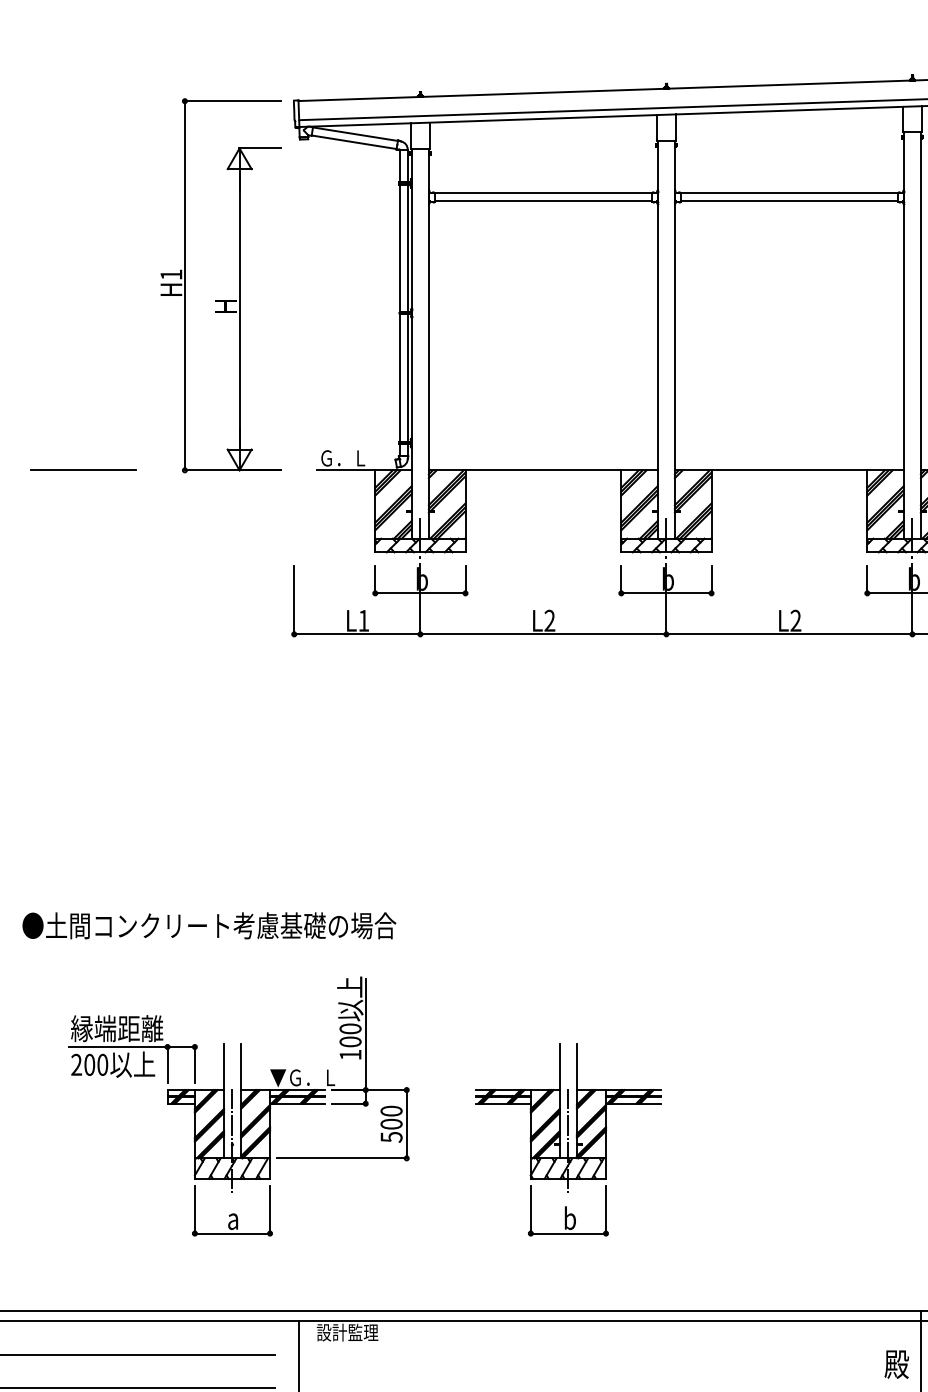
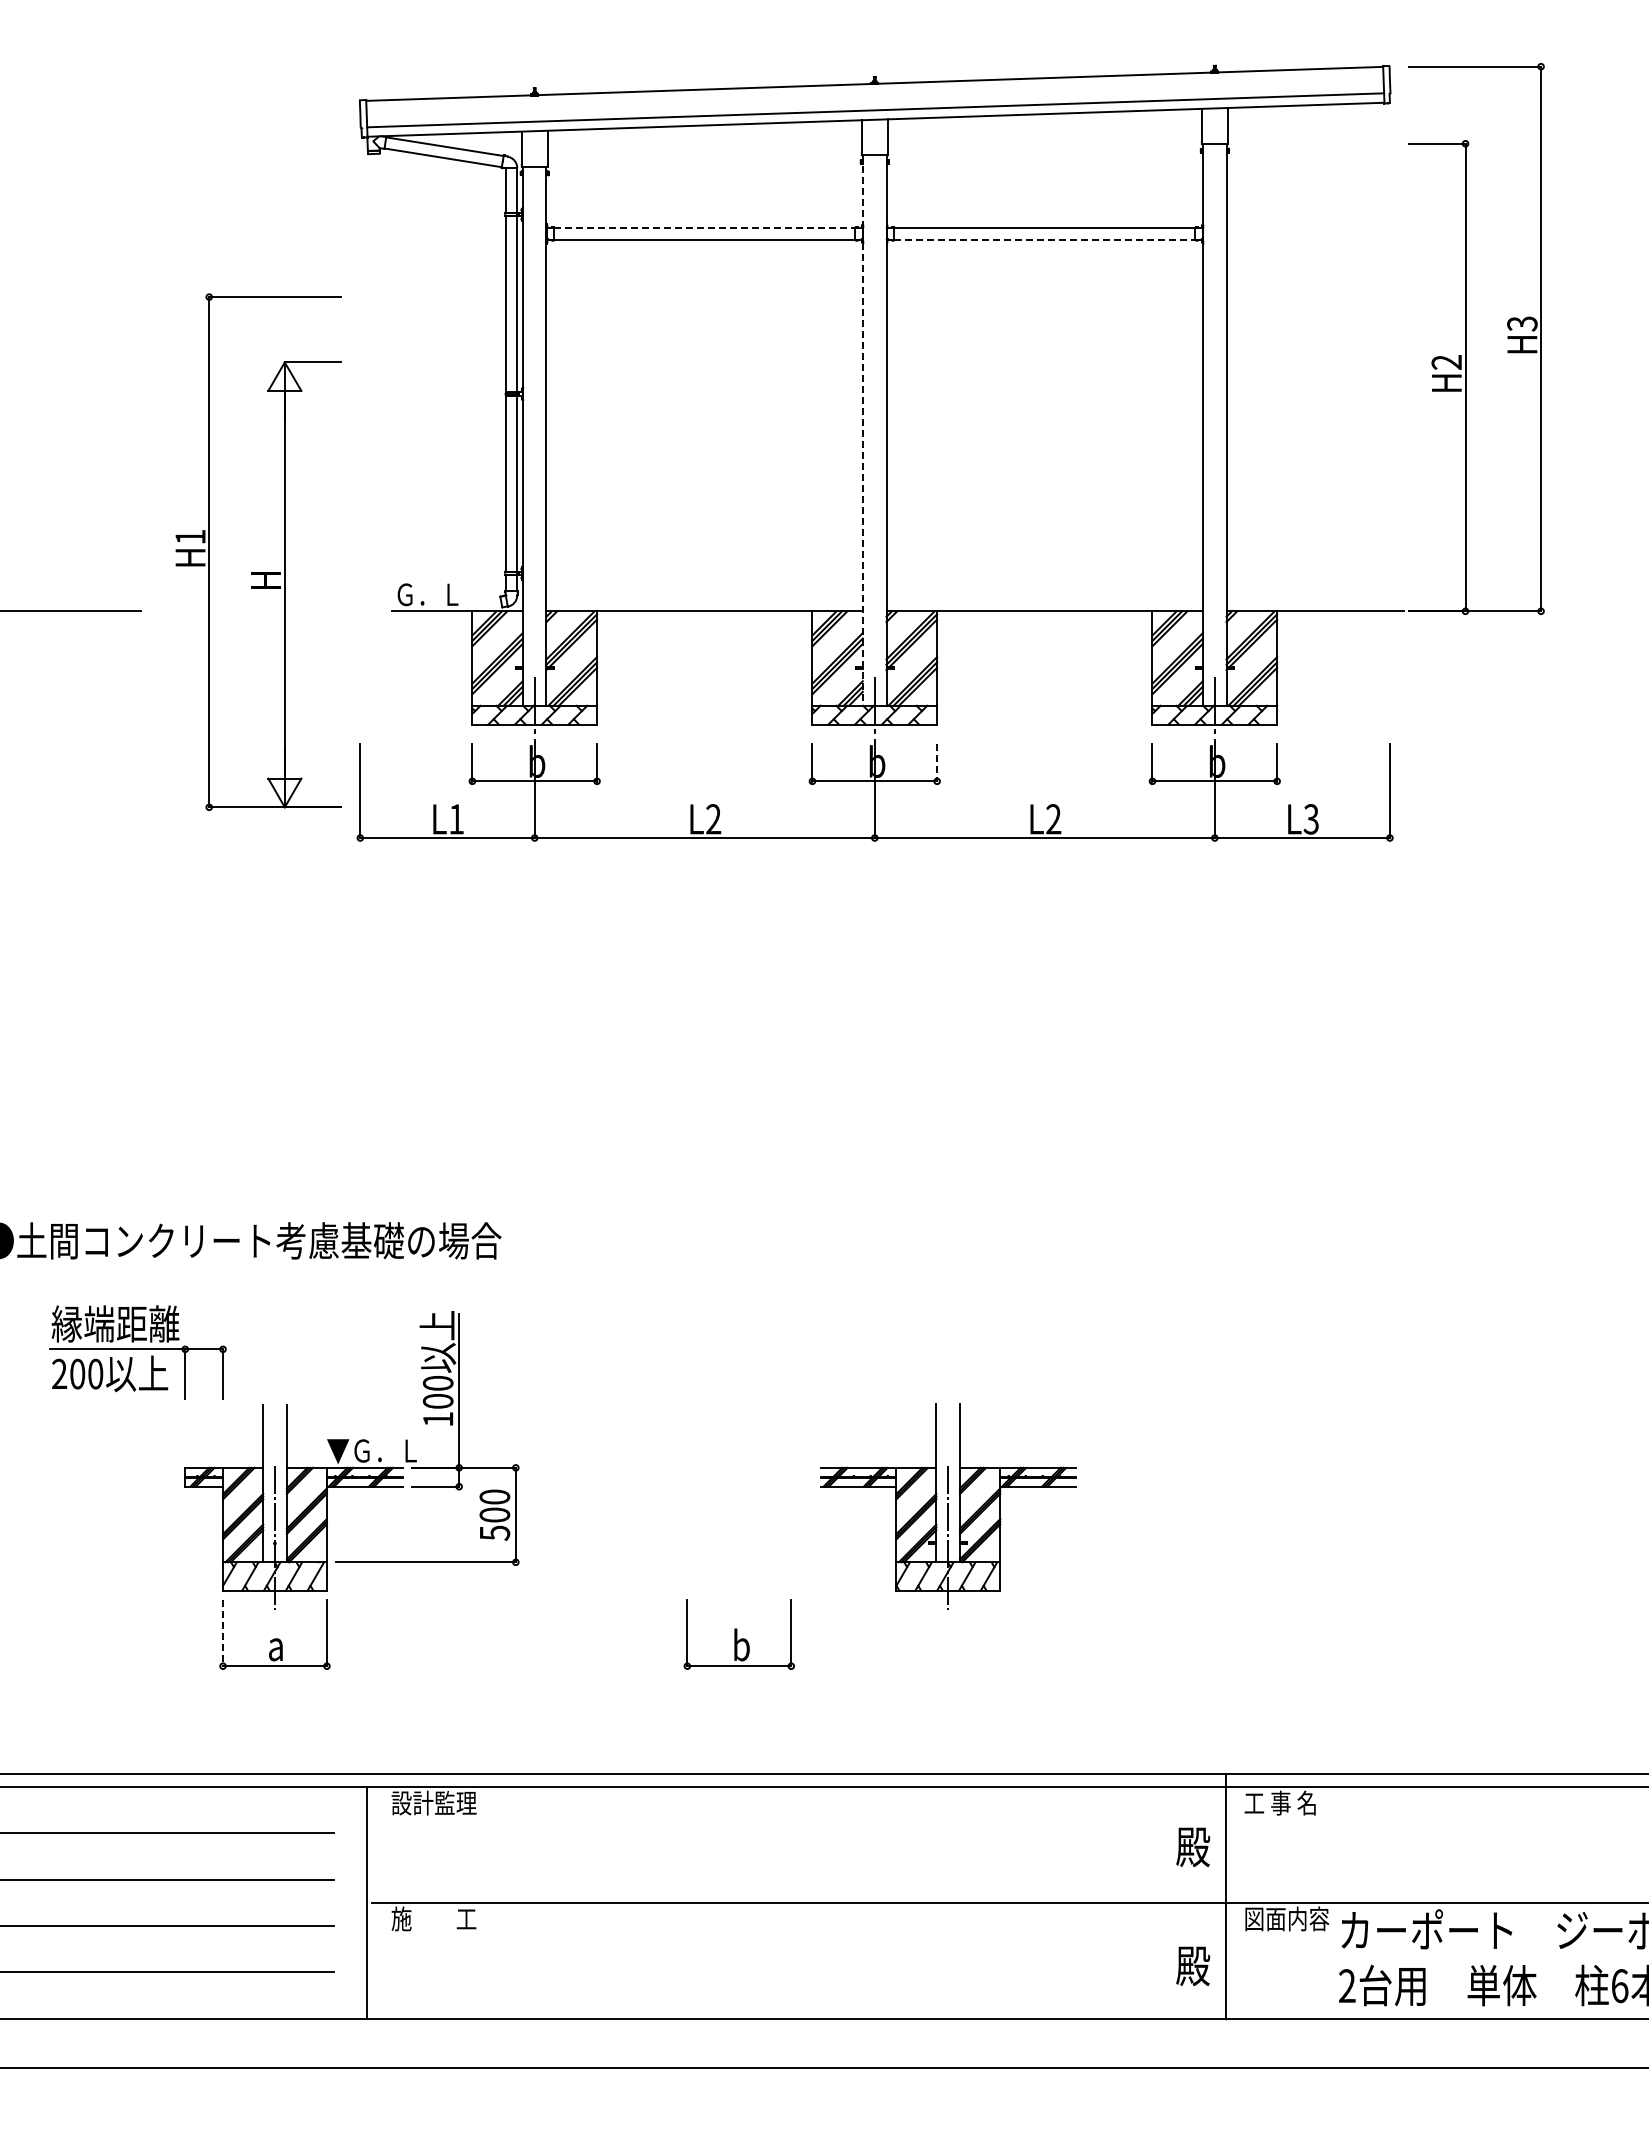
line: (543, 193) -> (705, 228), solid -> dashed
line: (789, 201) -> (1045, 239), solid -> dashed
part: (220, 300) -> (258, 572), moved
line: (657, 340) -> (862, 431), solid -> dashed
line: (711, 579) -> (937, 762), solid -> dashed
part: (133, 1049) -> (137, 1352), moved
part: (568, 1118) -> (948, 1506), moved
line: (195, 1209) -> (223, 1633), solid -> dashed

